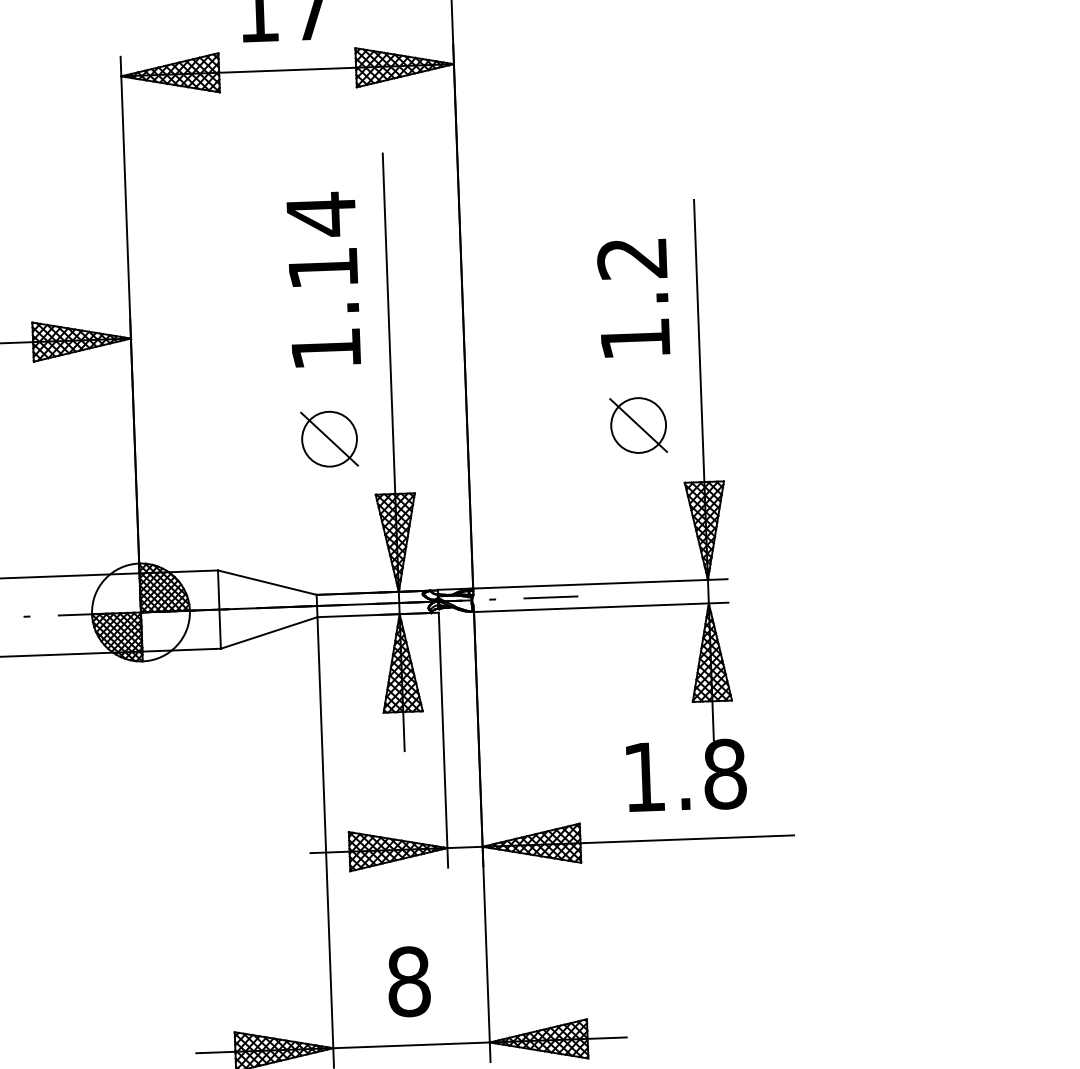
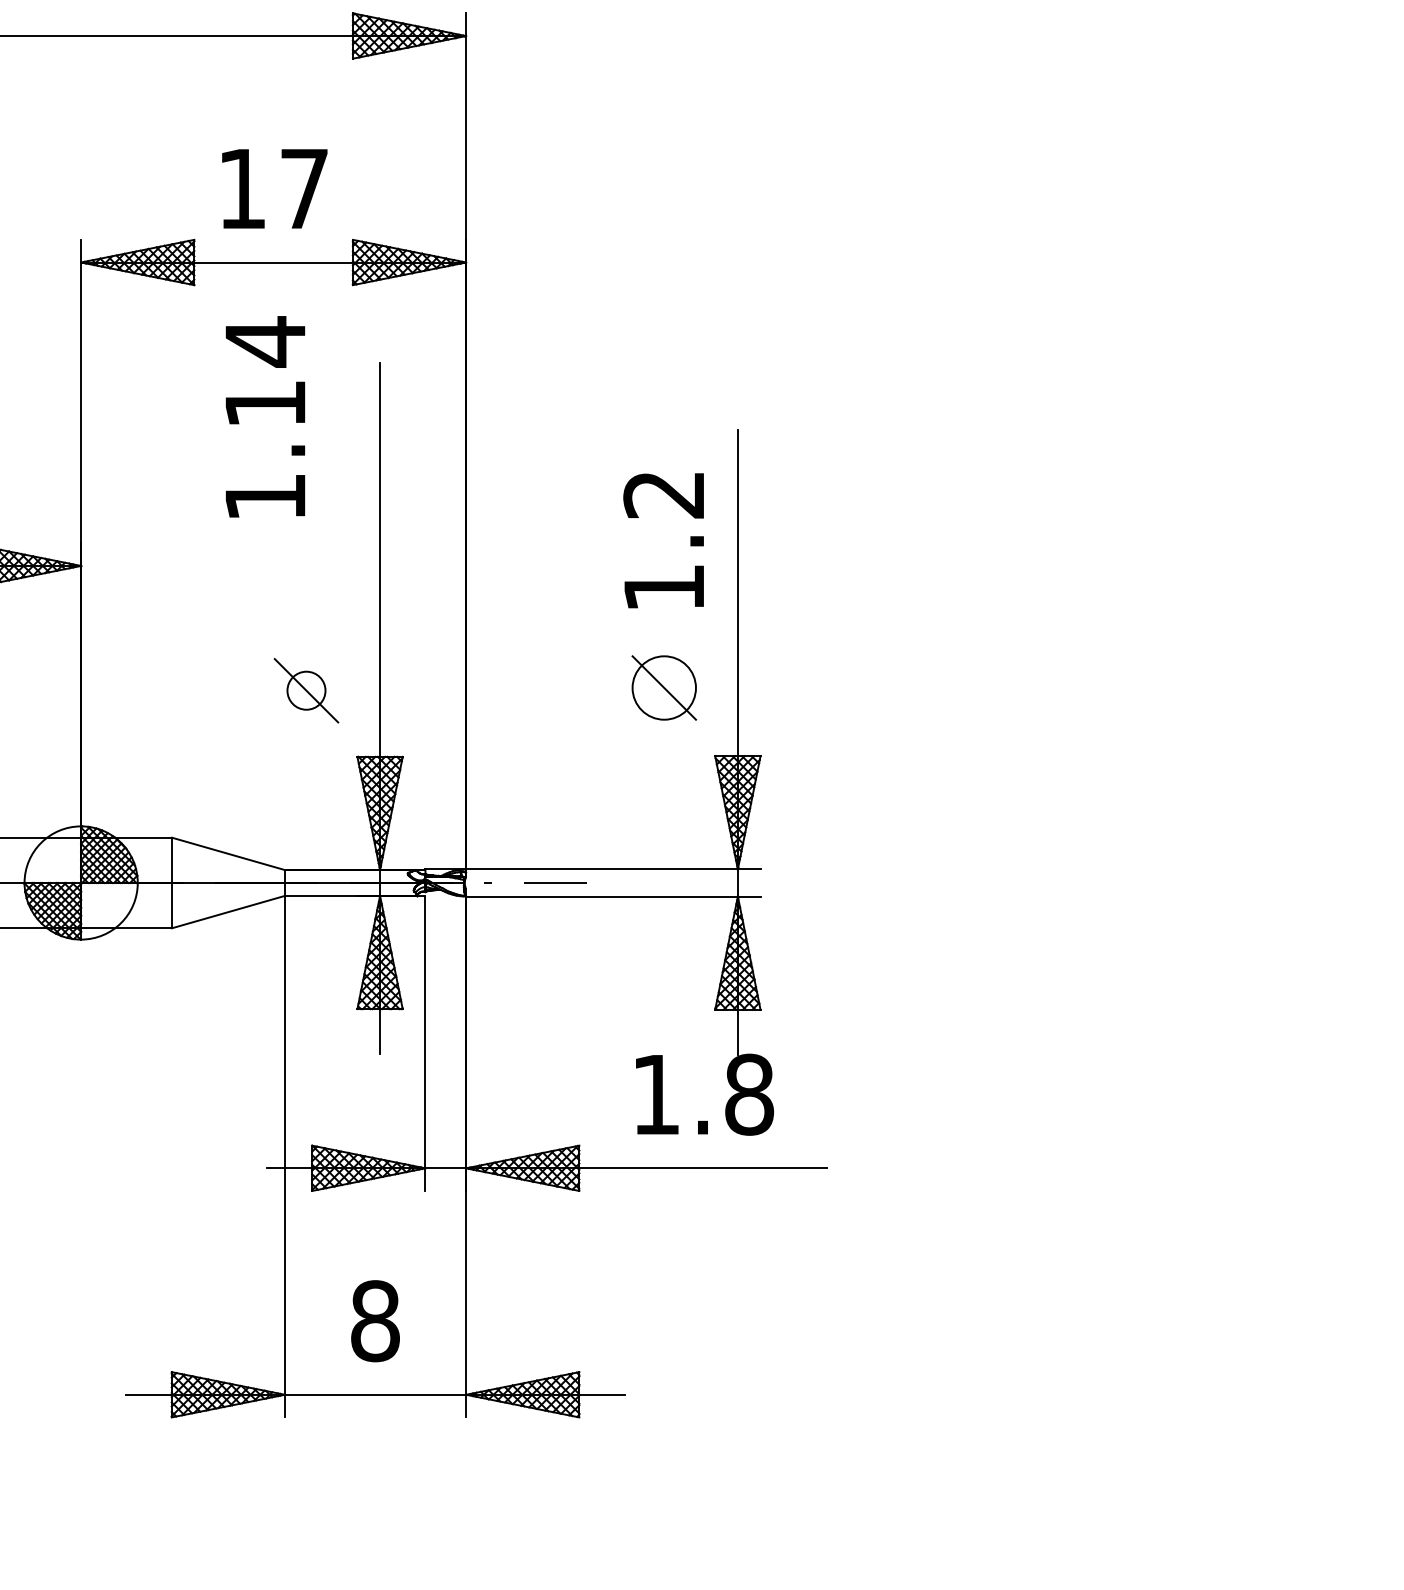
text: (323, 279) -> (265, 416), moved
circle: (329, 439) -> (306, 690), size x0.6

